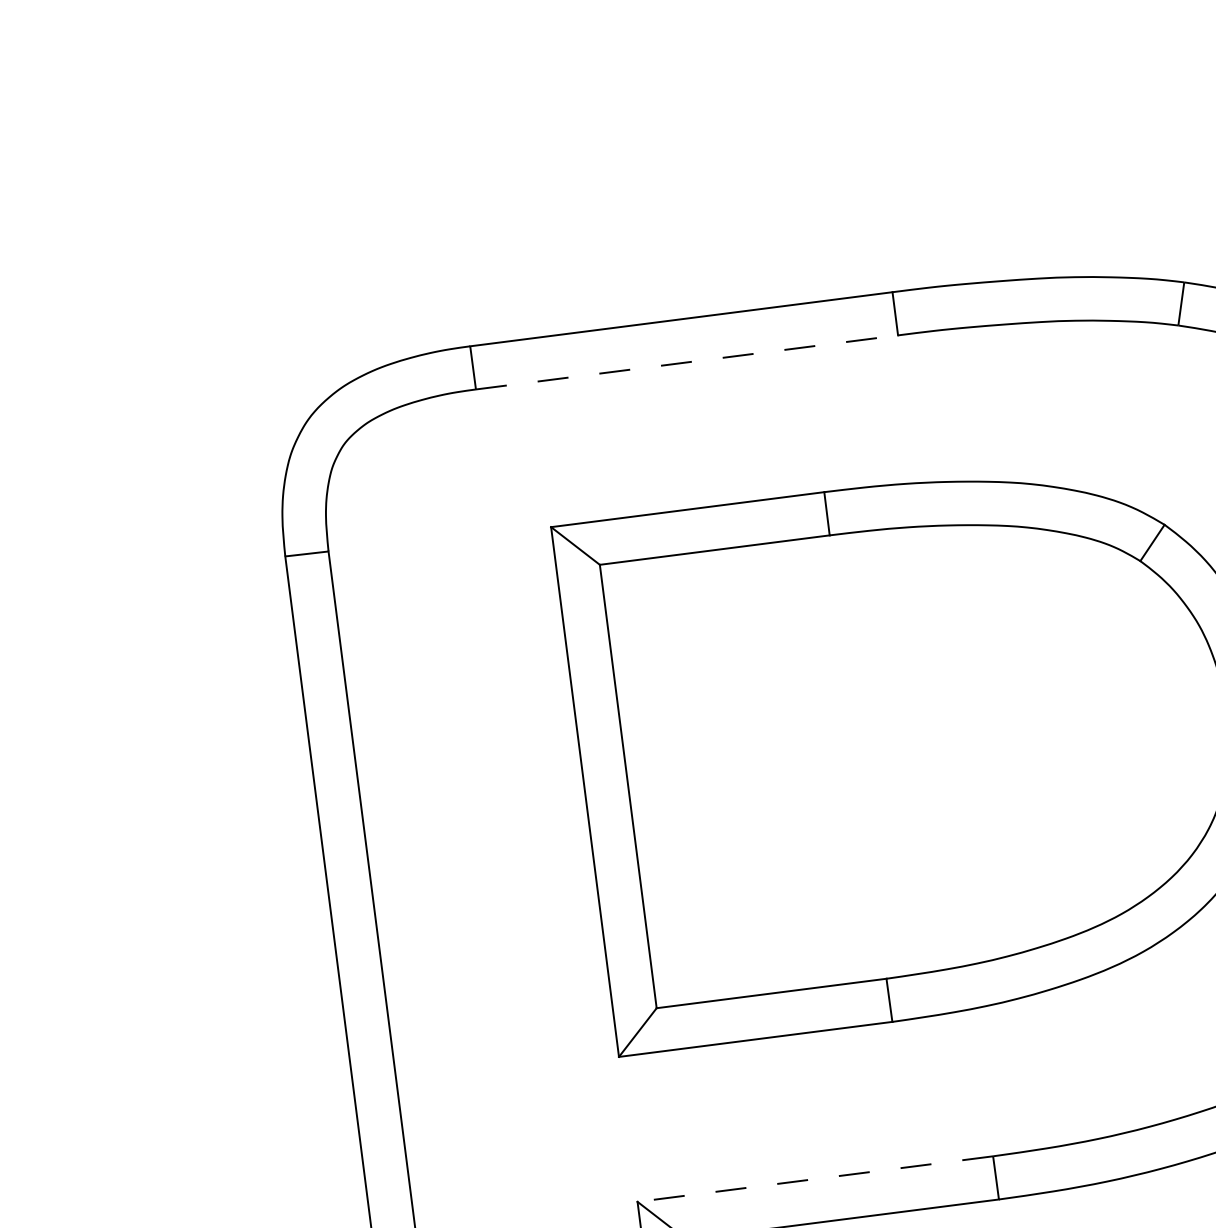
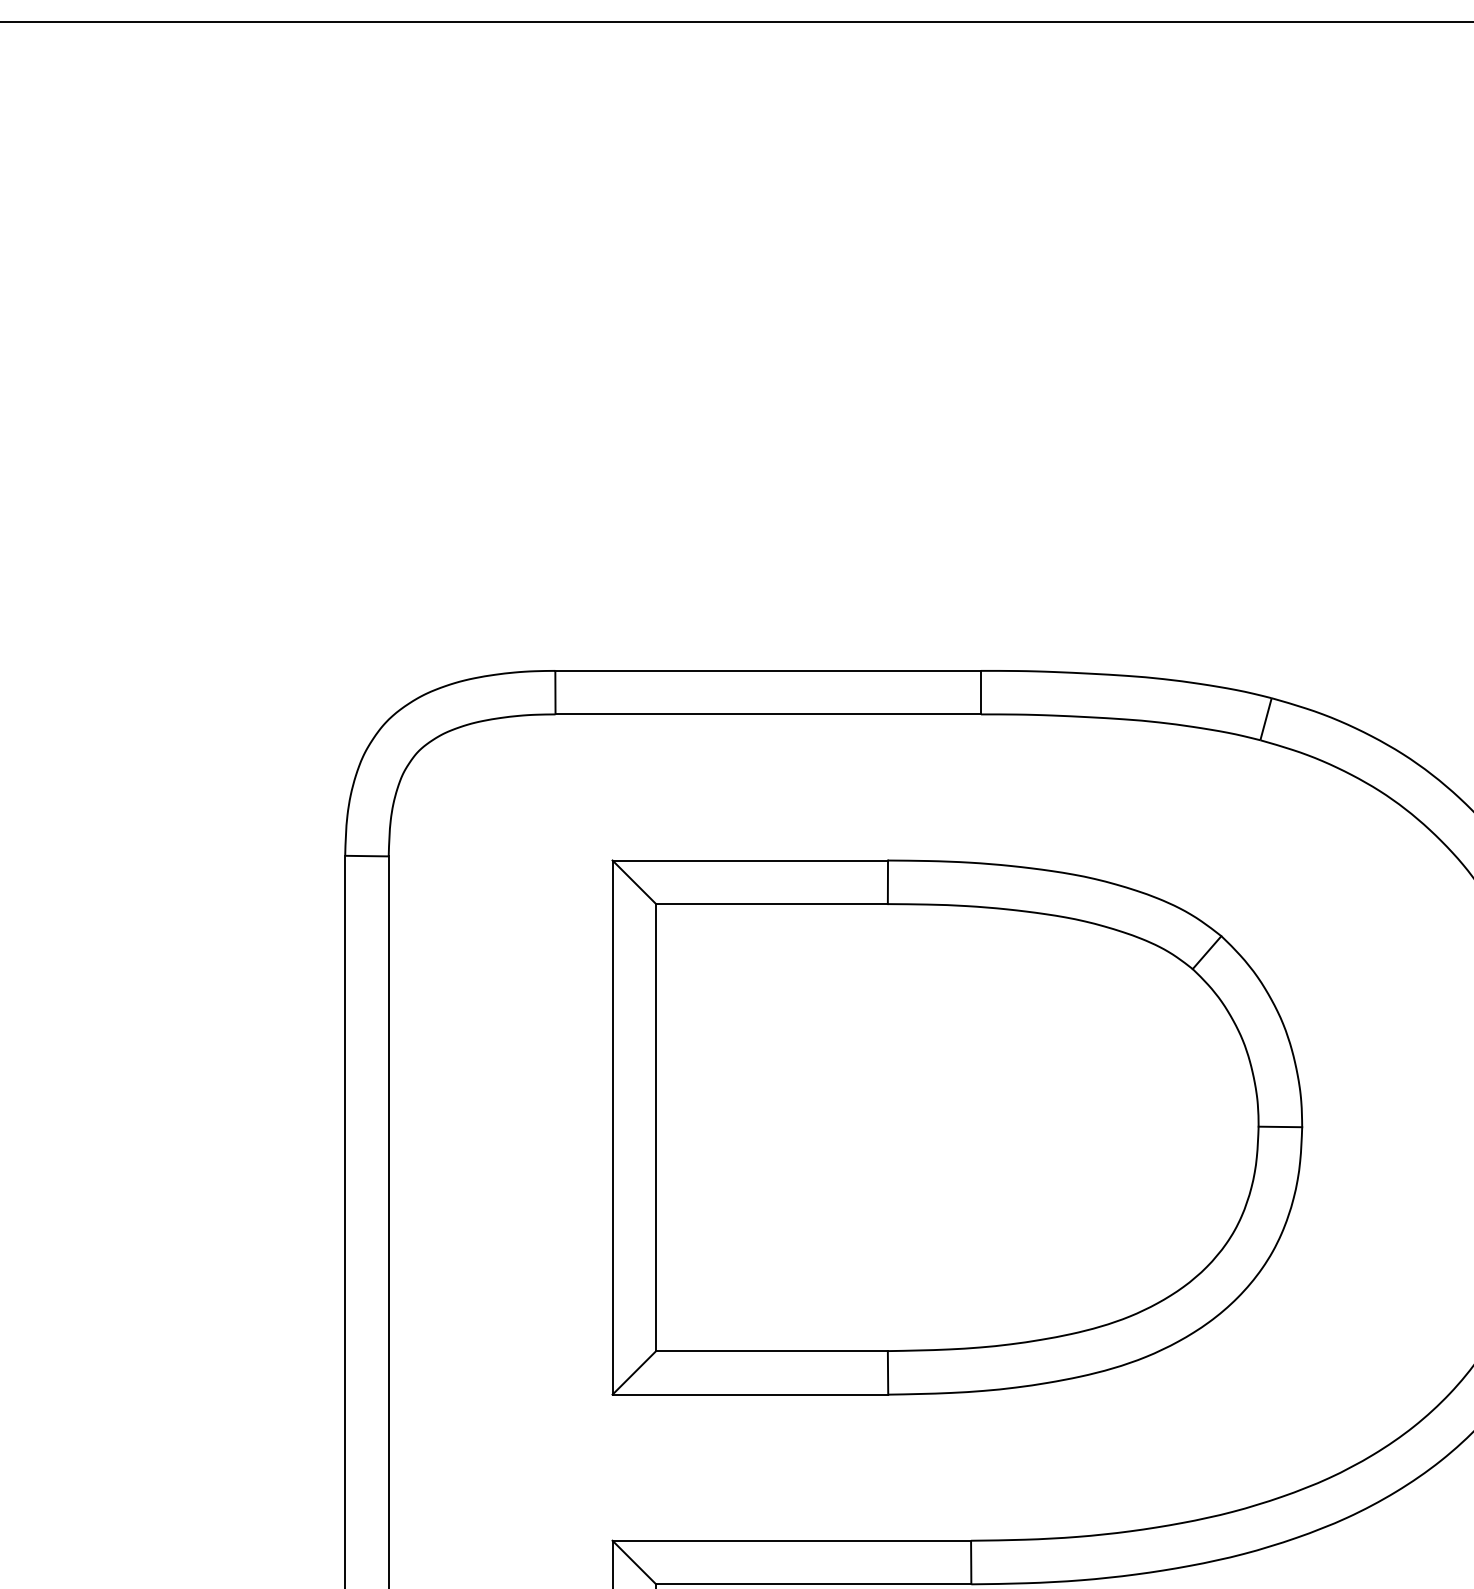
line: (687, 362) -> (768, 714), dashed -> solid
line: (814, 1178) -> (791, 1540), dashed -> solid

